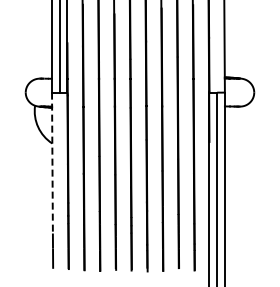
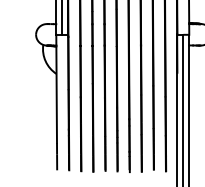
line: (52, 163) -> (56, 89), dashed -> solid

